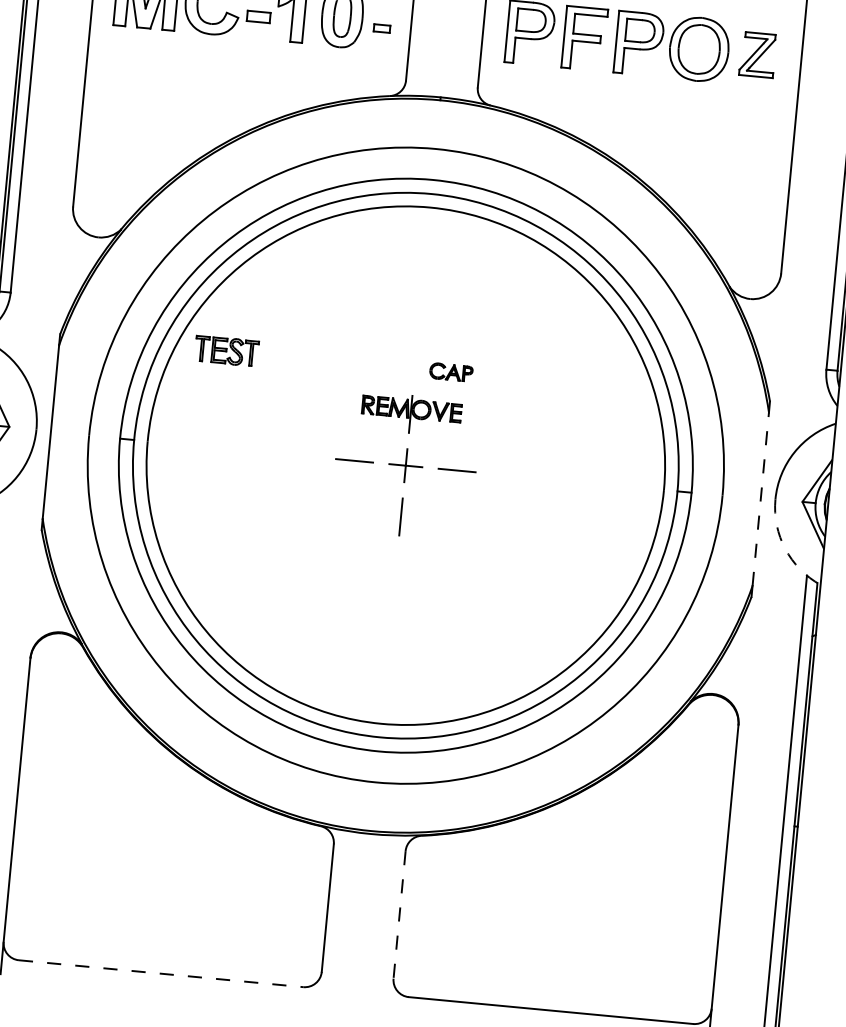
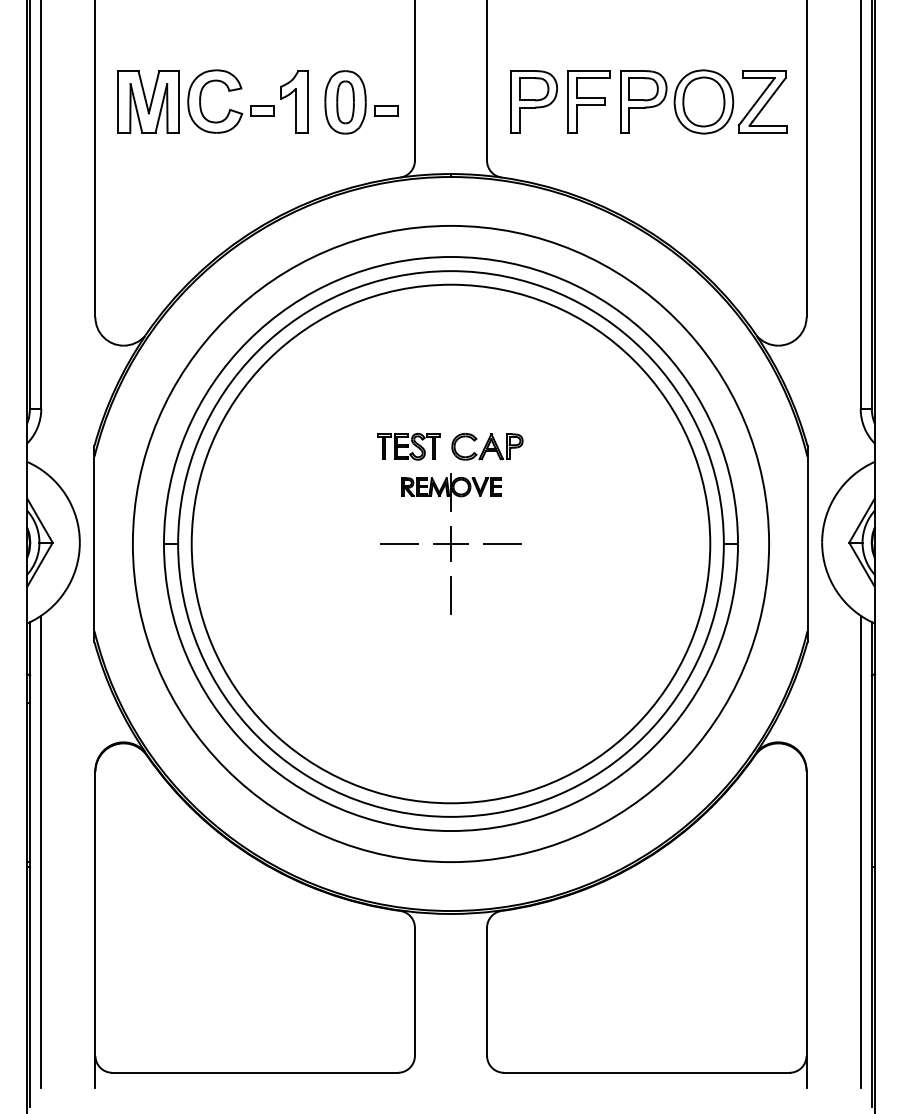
part: (382, 28) -> (386, 110), size x1.43
part: (757, 54) -> (762, 101), size x1.43
part: (226, 350) -> (408, 446), moved
part: (451, 372) -> (487, 446), size x1.67
line: (760, 498) -> (807, 543), dashed -> solid
arc: (785, 549) -> (836, 591), dashed -> solid
line: (399, 915) -> (487, 992), dashed -> solid
line: (161, 973) -> (255, 1072), dashed -> solid

